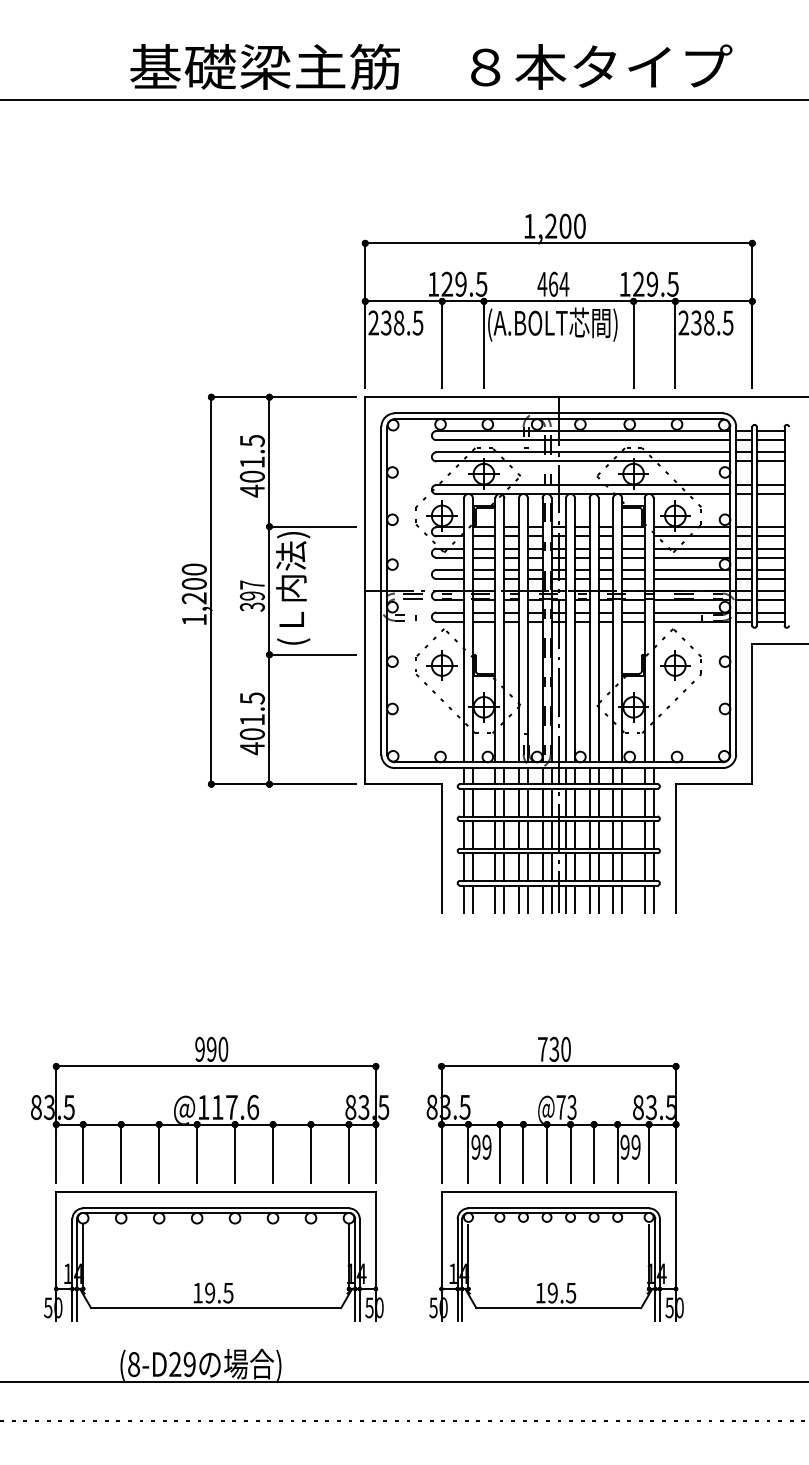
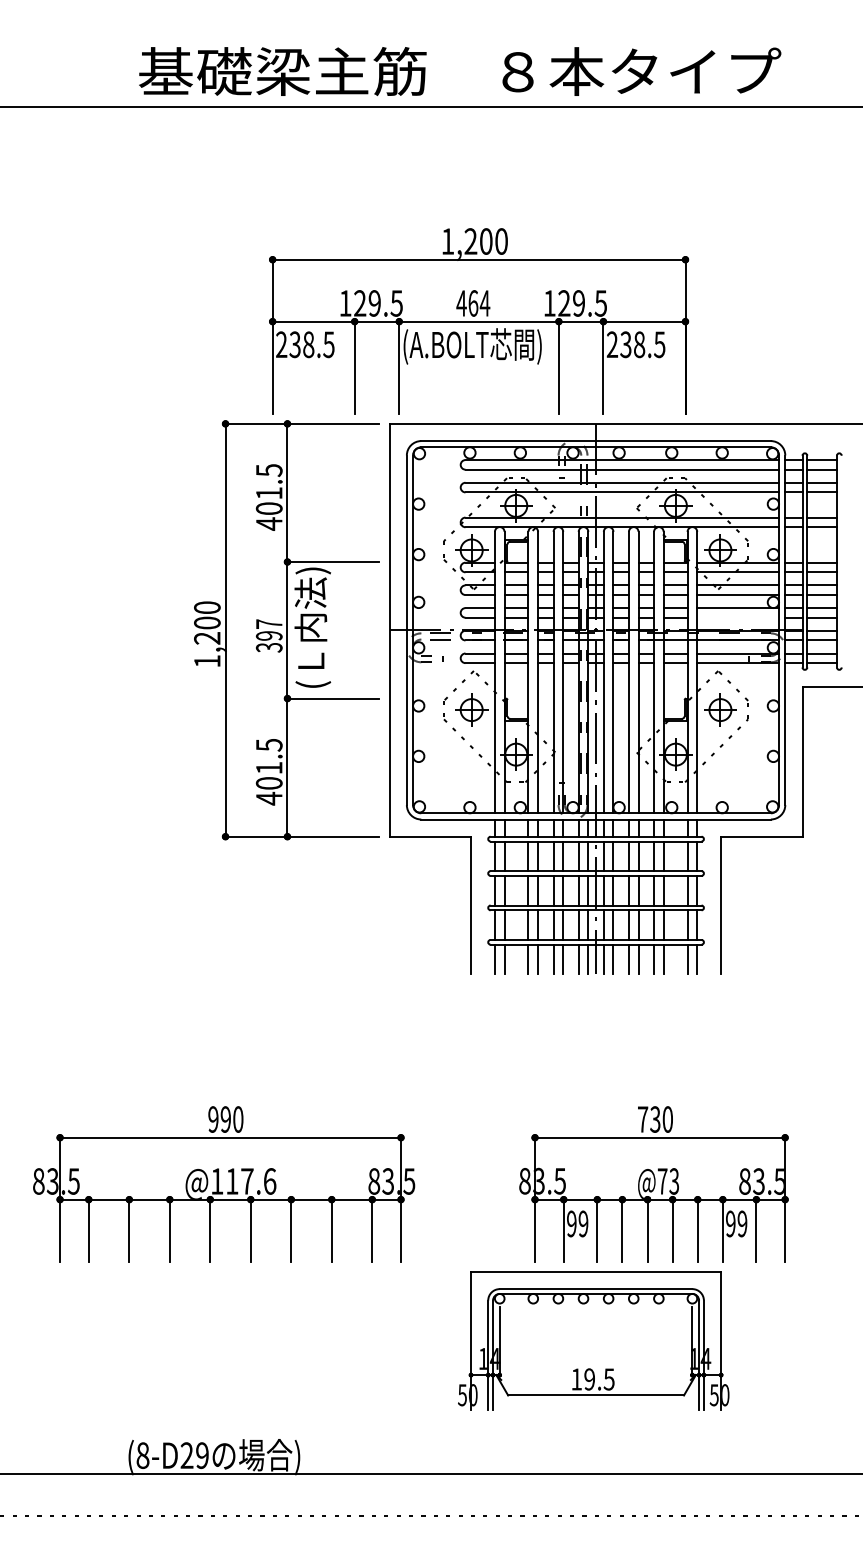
part: (559, 301) -> (479, 321), moved
line: (692, 578) -> (738, 617), removed
part: (552, 1110) -> (653, 1184), moved
part: (214, 1256) -> (228, 1340), removed

